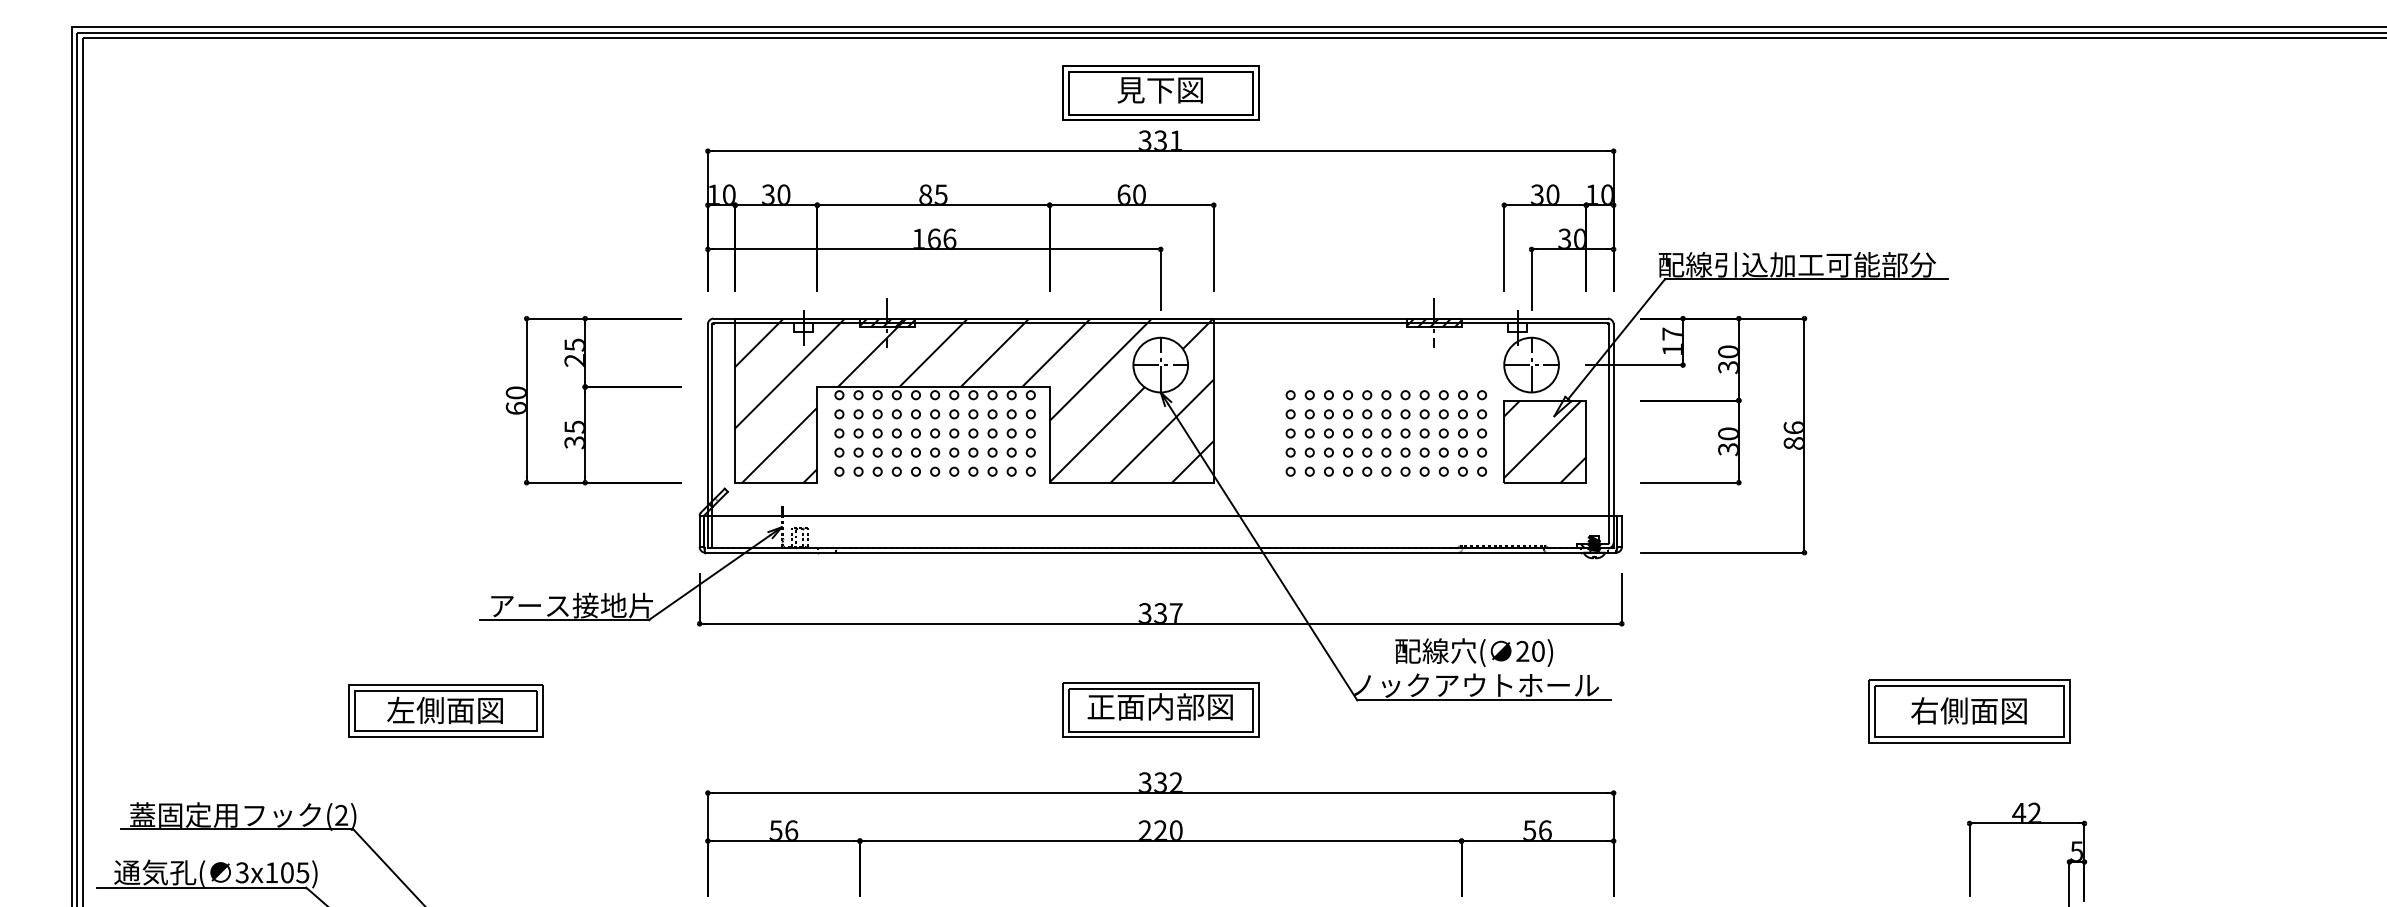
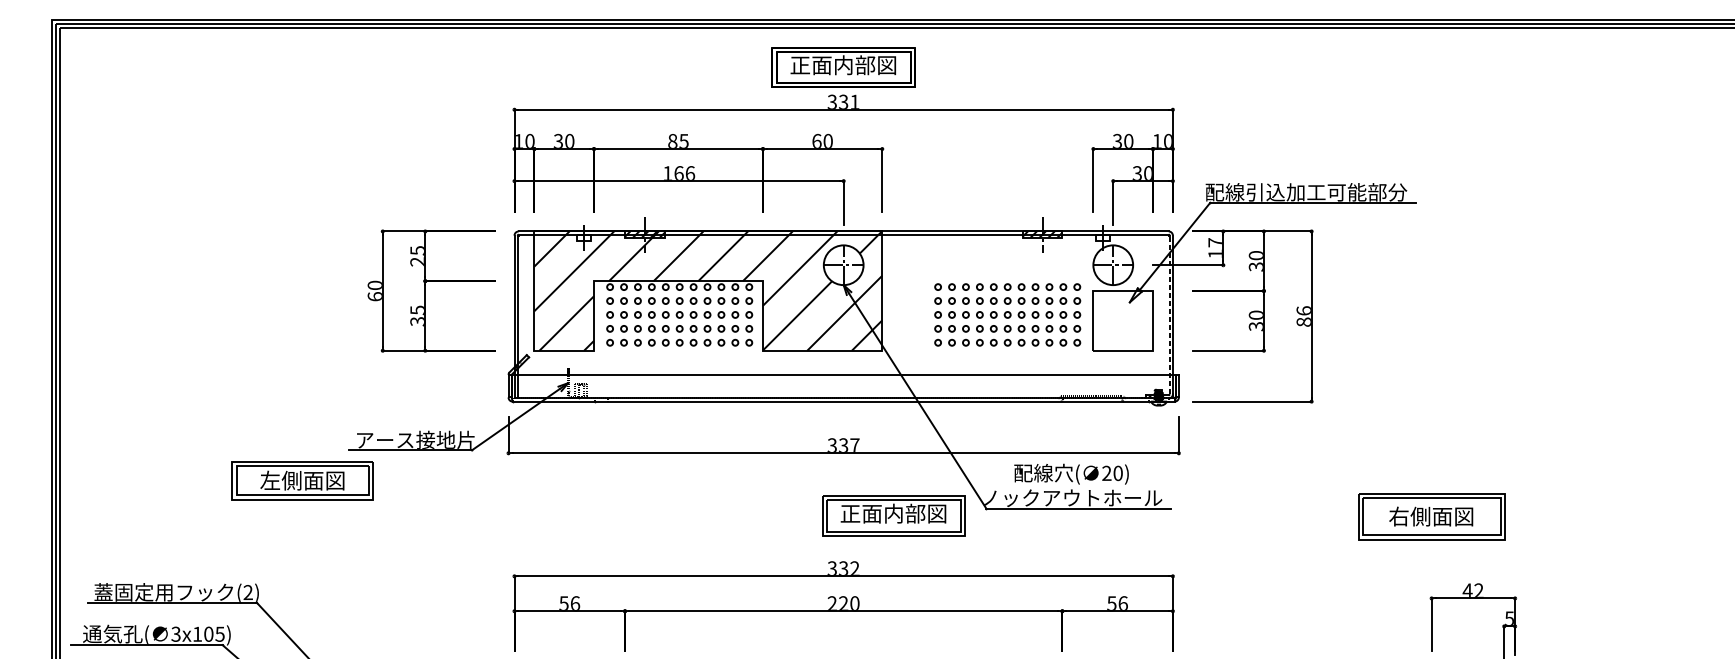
text: (1159, 89) -> (842, 64), 見下図 -> 正面内部図
line: (1609, 432) -> (1169, 314), solid -> dashed
hatch: (1545, 441) -> (1123, 320), removed
part: (1160, 709) -> (893, 515), moved
part: (445, 710) -> (302, 480), moved

